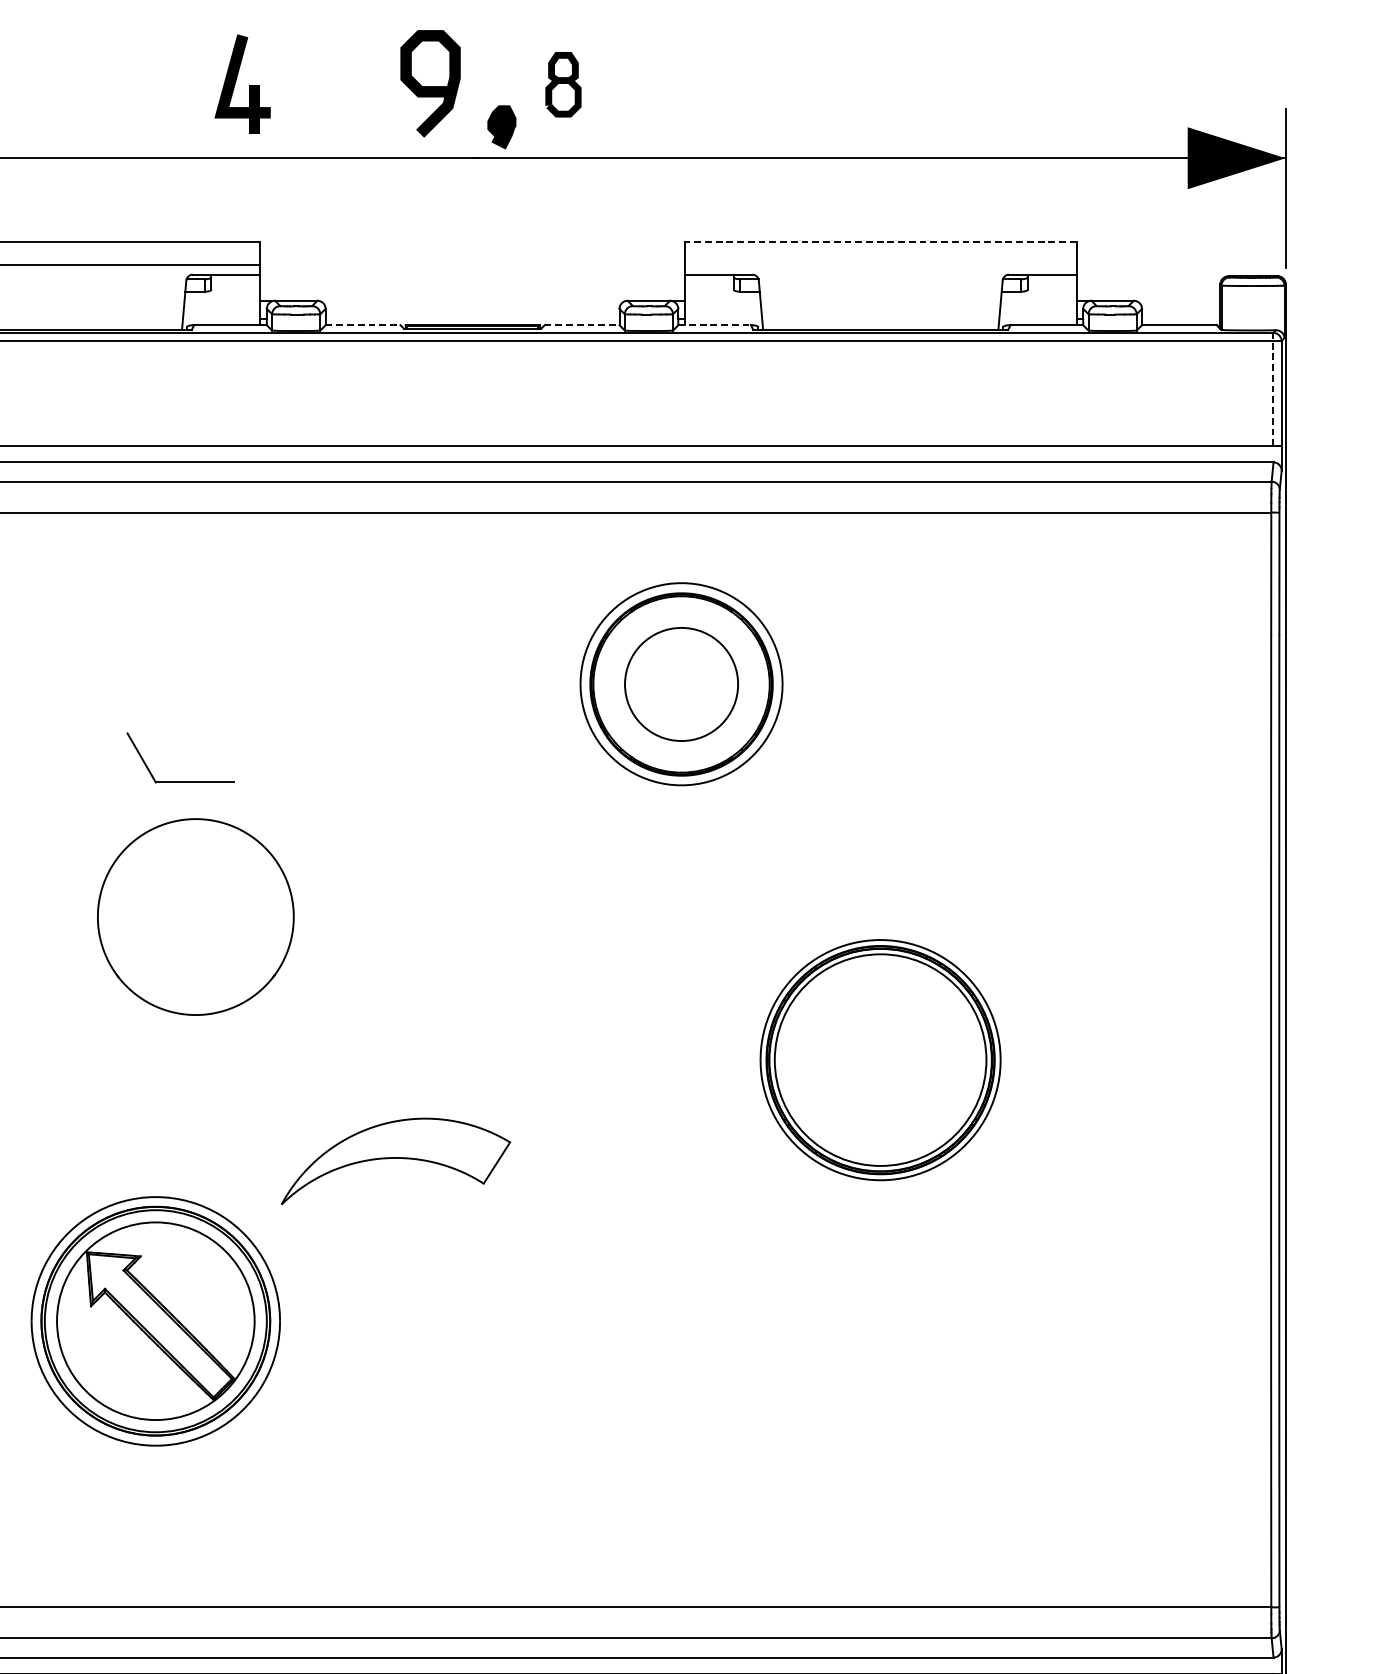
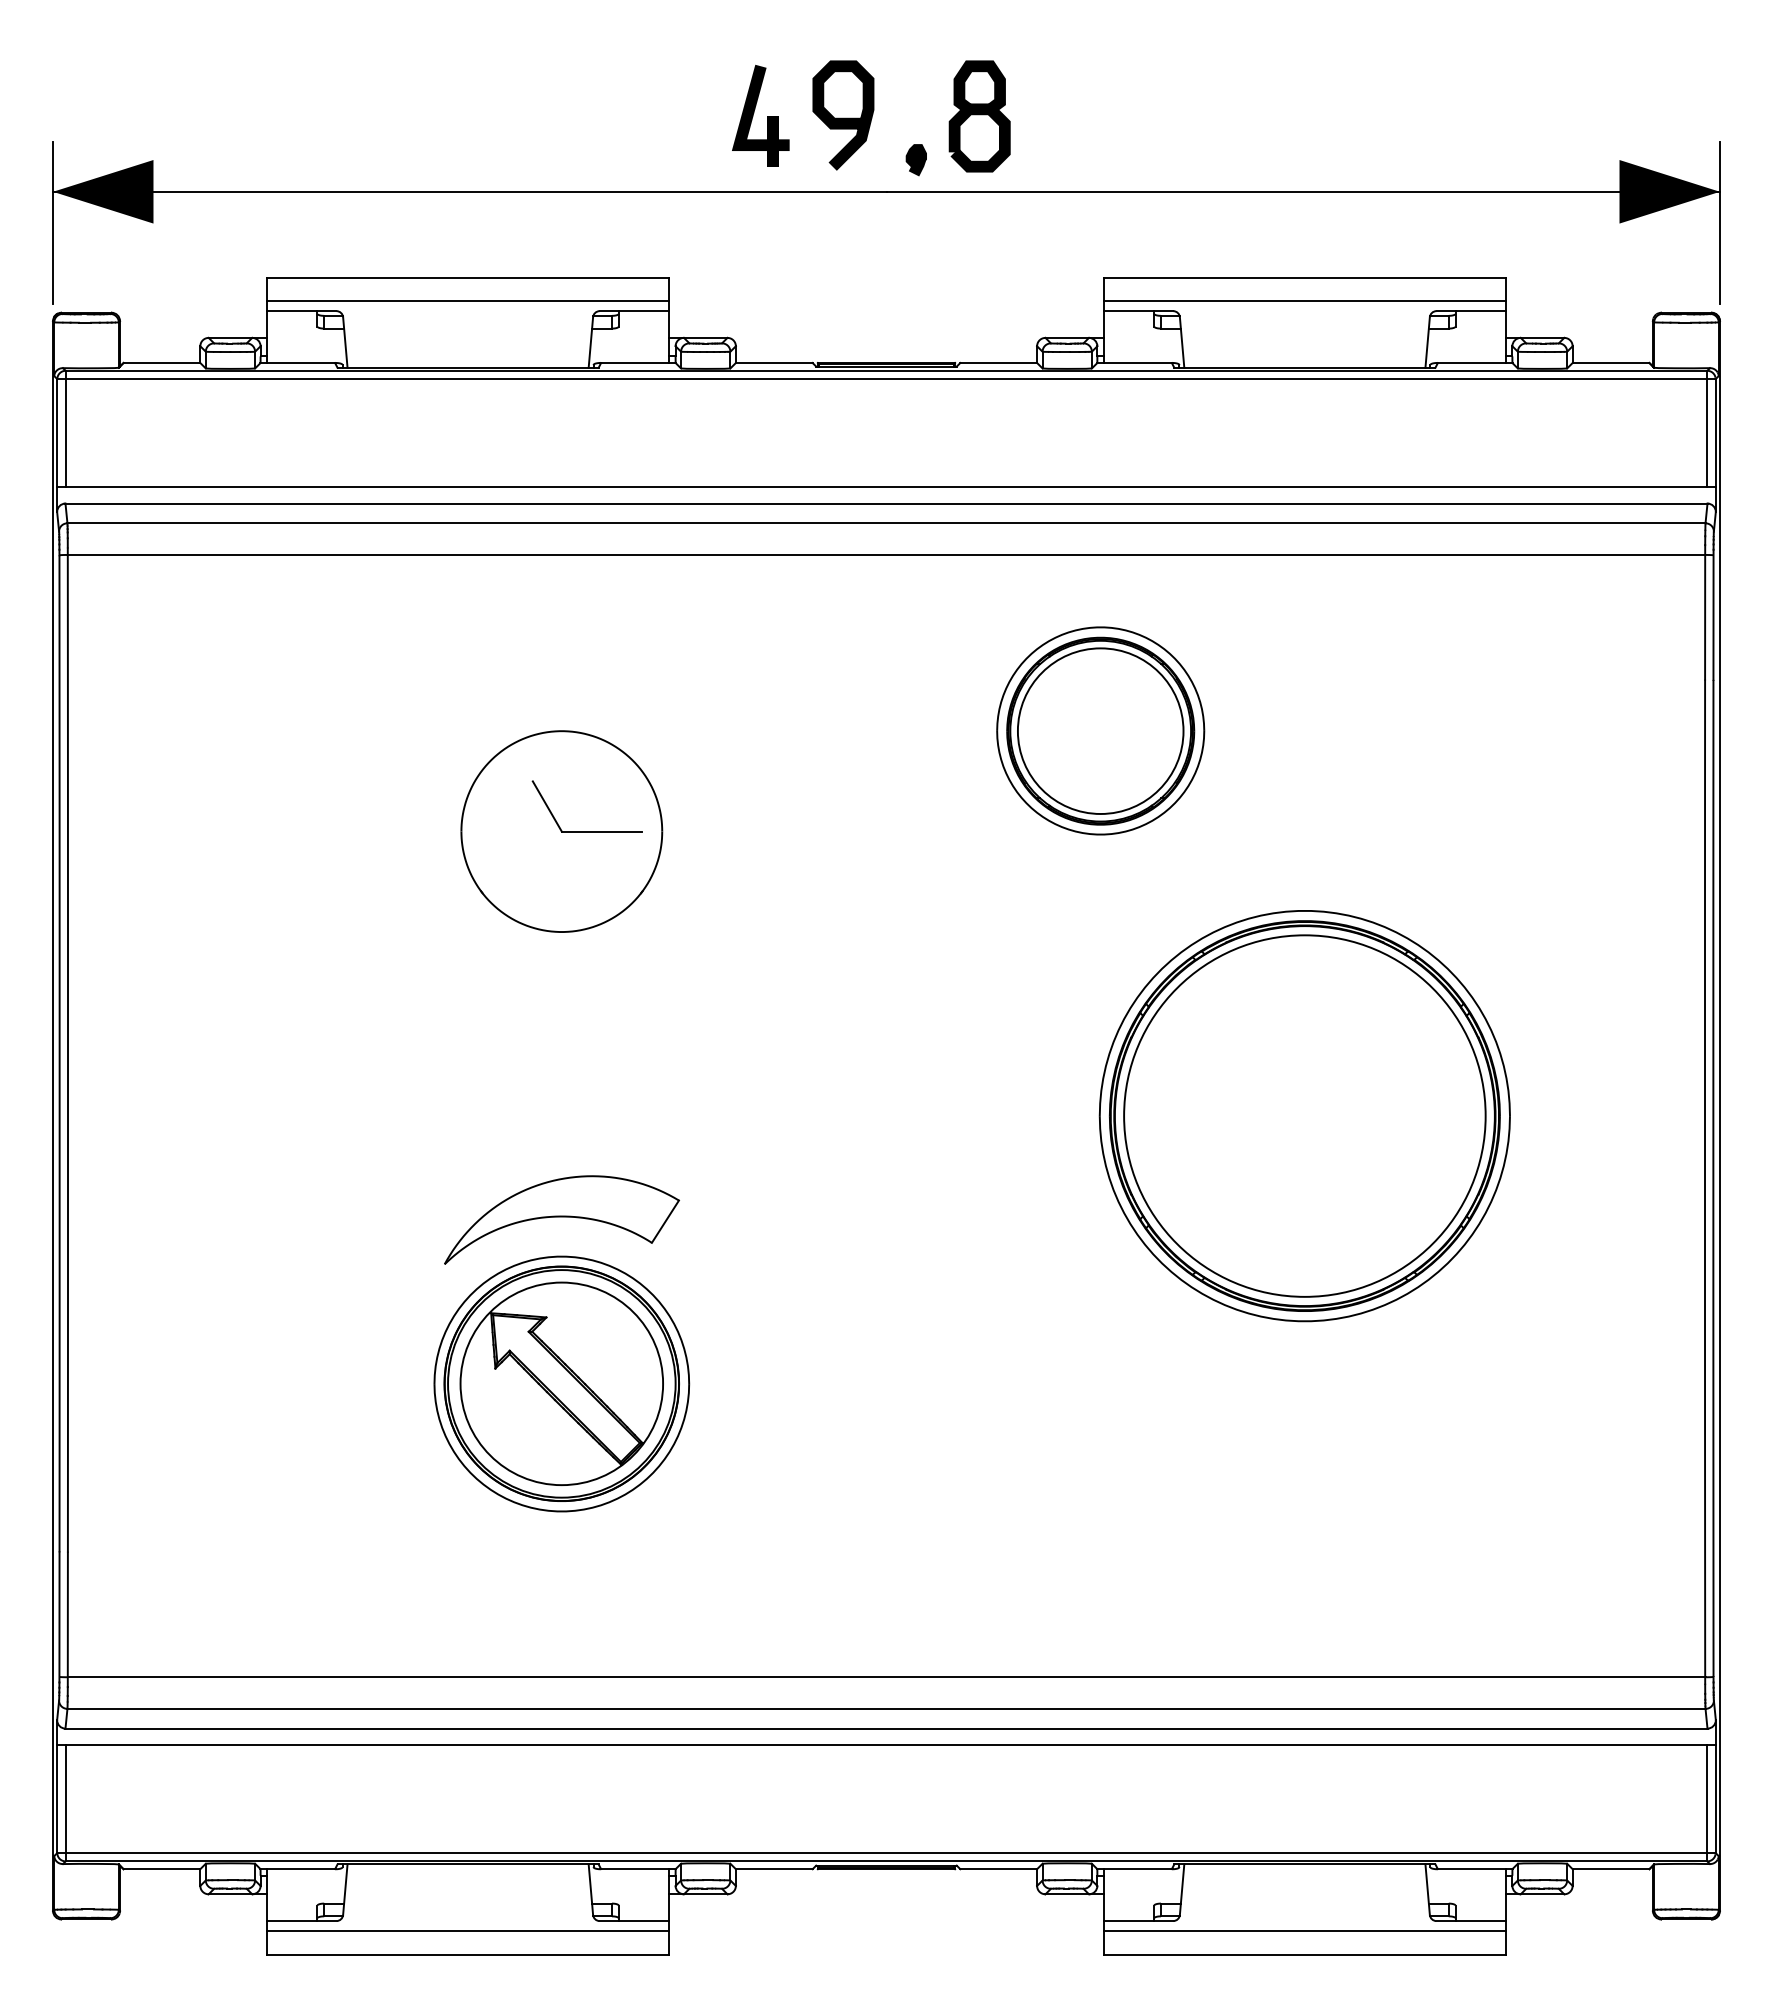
part: (236, 81) -> (754, 113), moved
part: (563, 84) -> (979, 116), size x1.67
part: (500, 127) -> (915, 160), size x0.71
line: (880, 241) -> (1304, 277), dashed -> solid
line: (880, 265) -> (1304, 301), added
line: (363, 325) -> (774, 363), dashed -> solid
line: (582, 325) -> (999, 363), dashed -> solid
line: (715, 325) -> (1135, 363), dashed -> solid
line: (1273, 389) -> (1707, 428), dashed -> solid
circle: (681, 683) -> (1100, 730), size x1.43
part: (195, 916) -> (561, 831), moved
part: (880, 1060) -> (1304, 1116), size x1.67
part: (395, 1160) -> (561, 1219), moved

